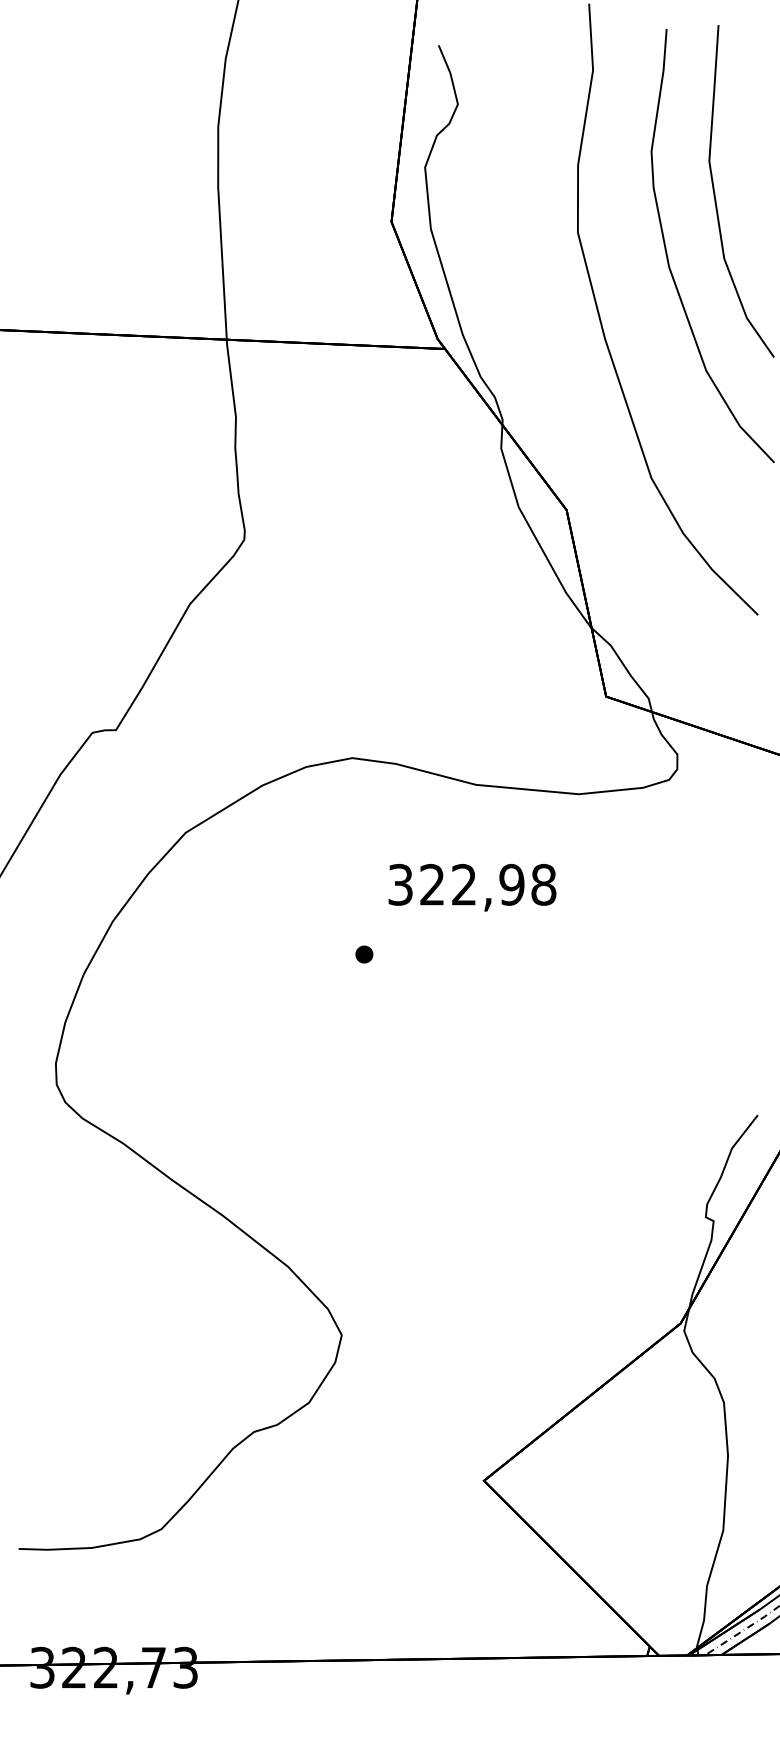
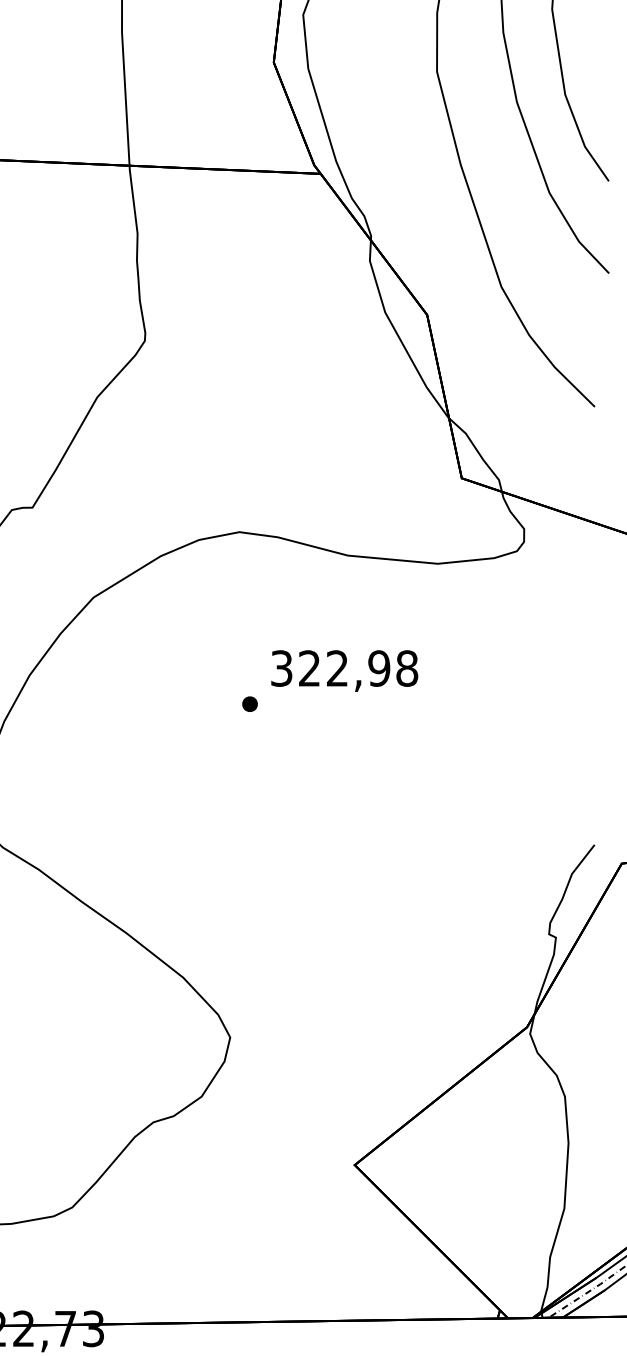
text: (472, 887) -> (344, 670), moved

